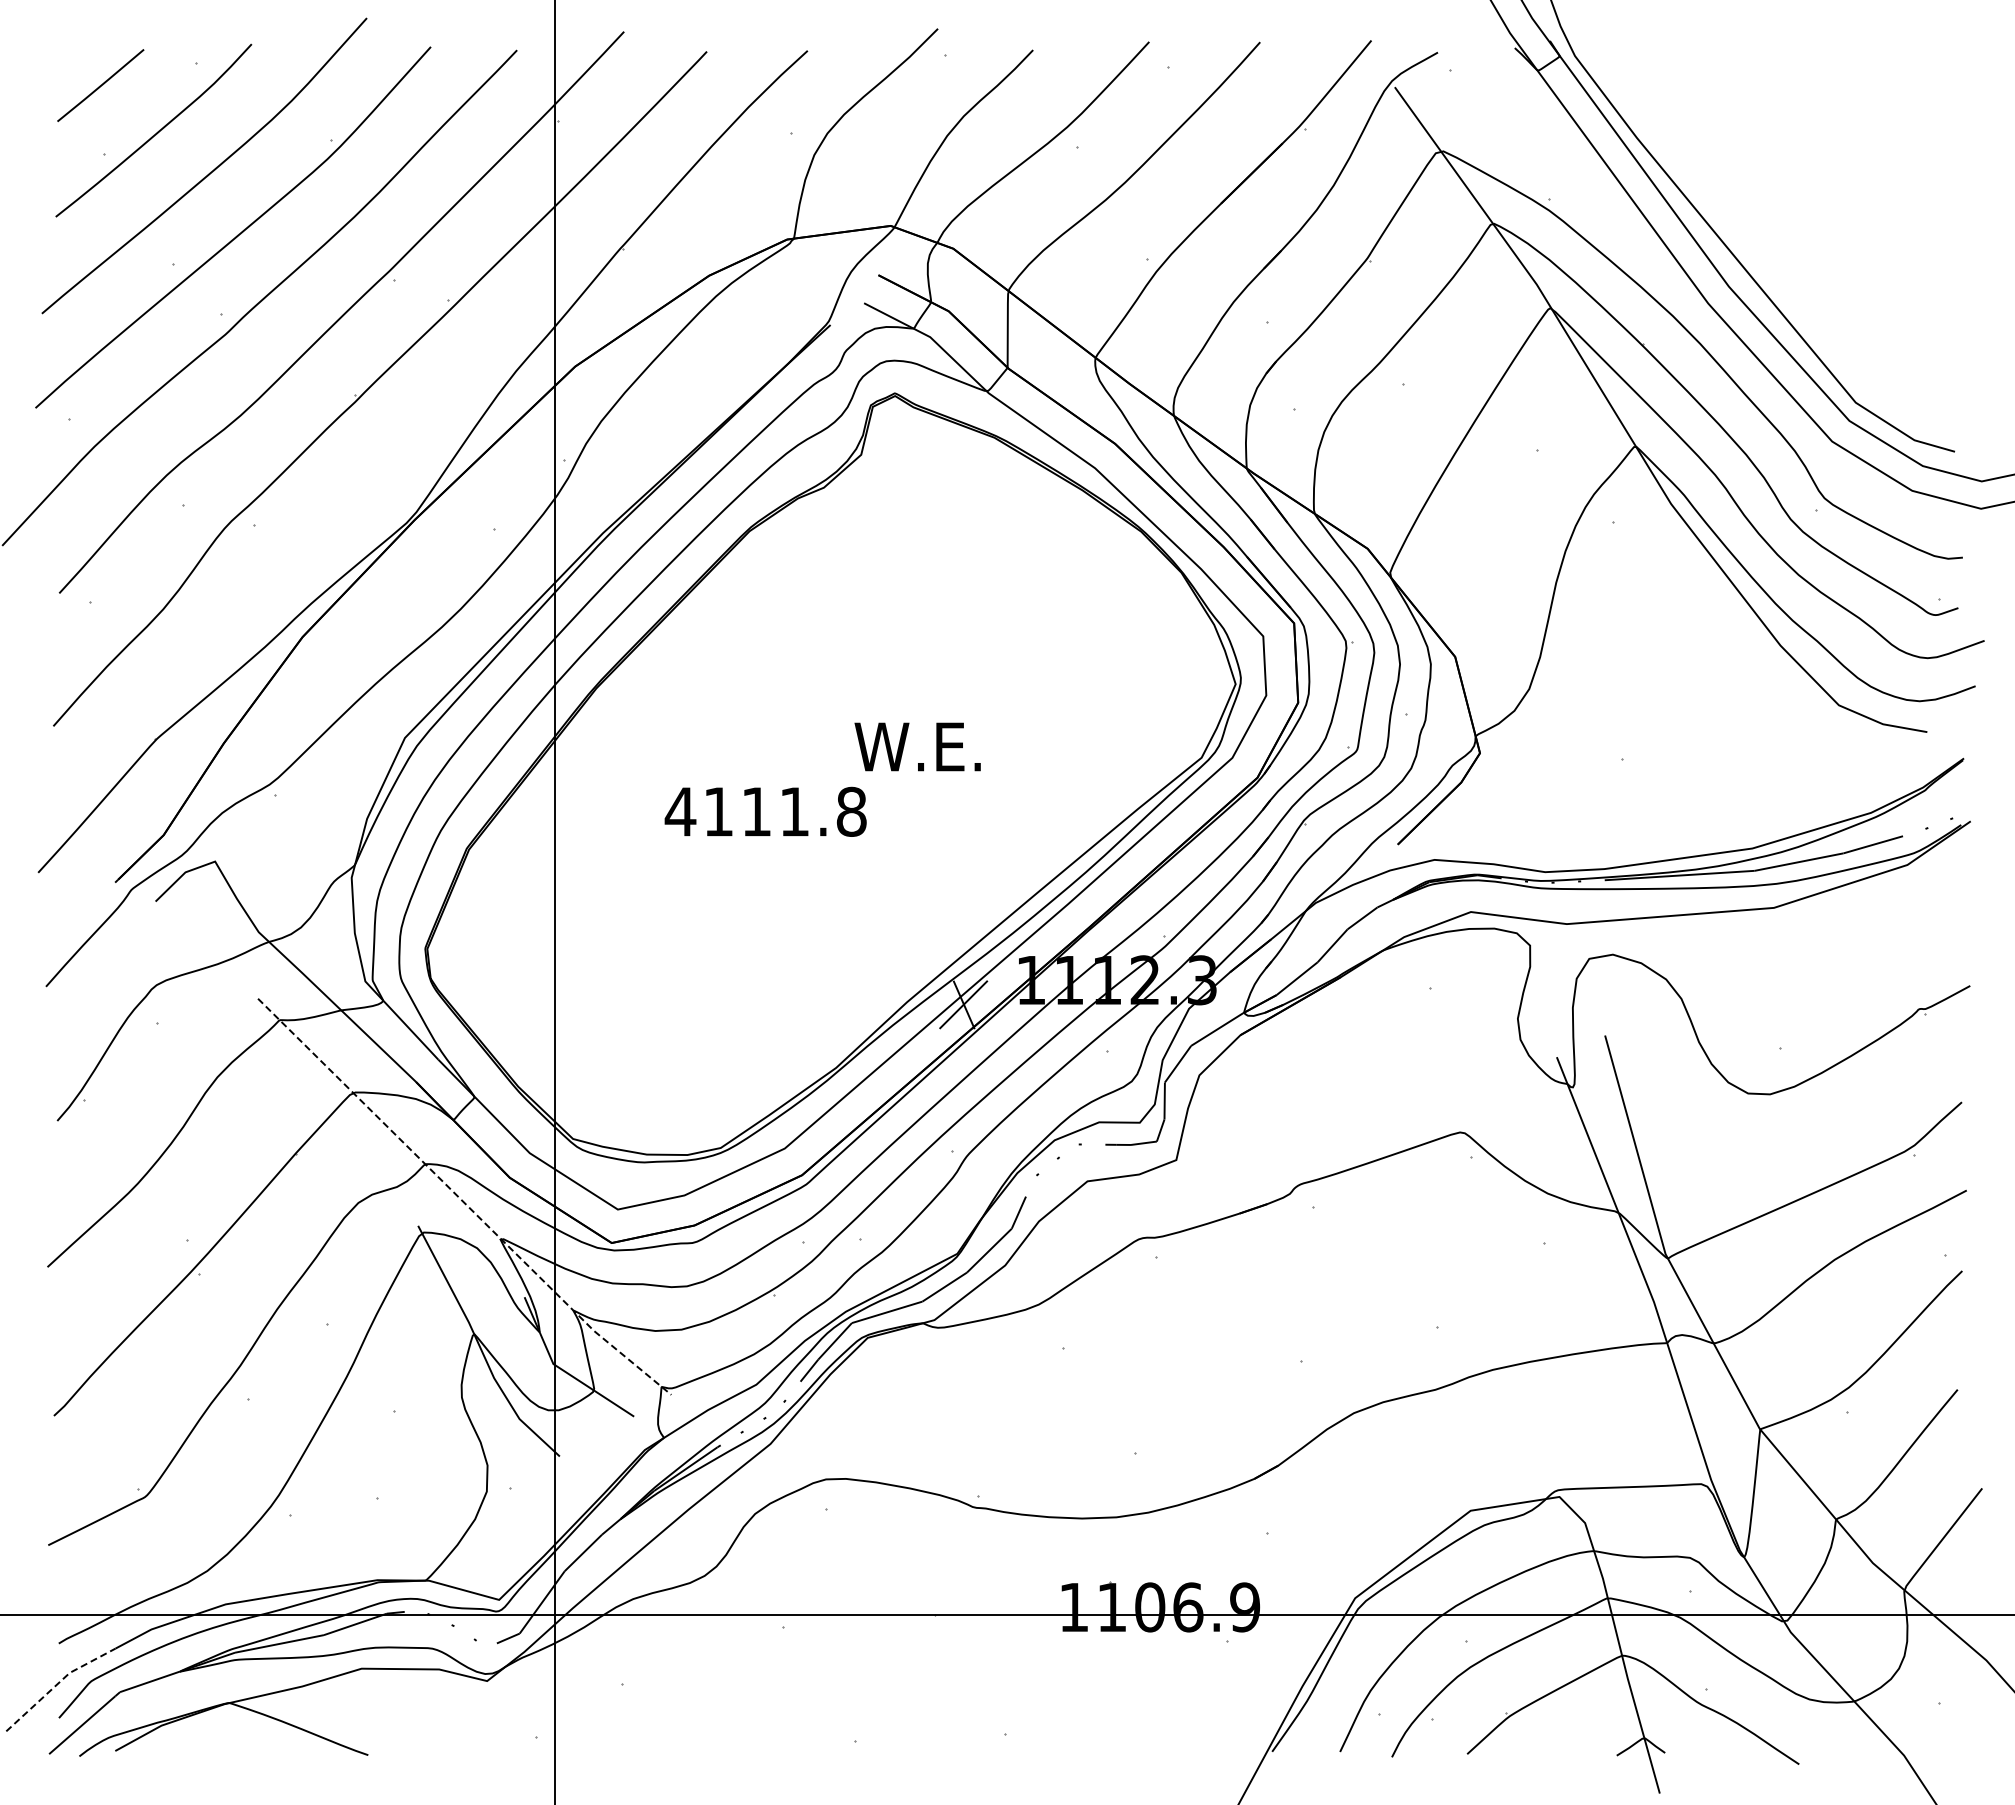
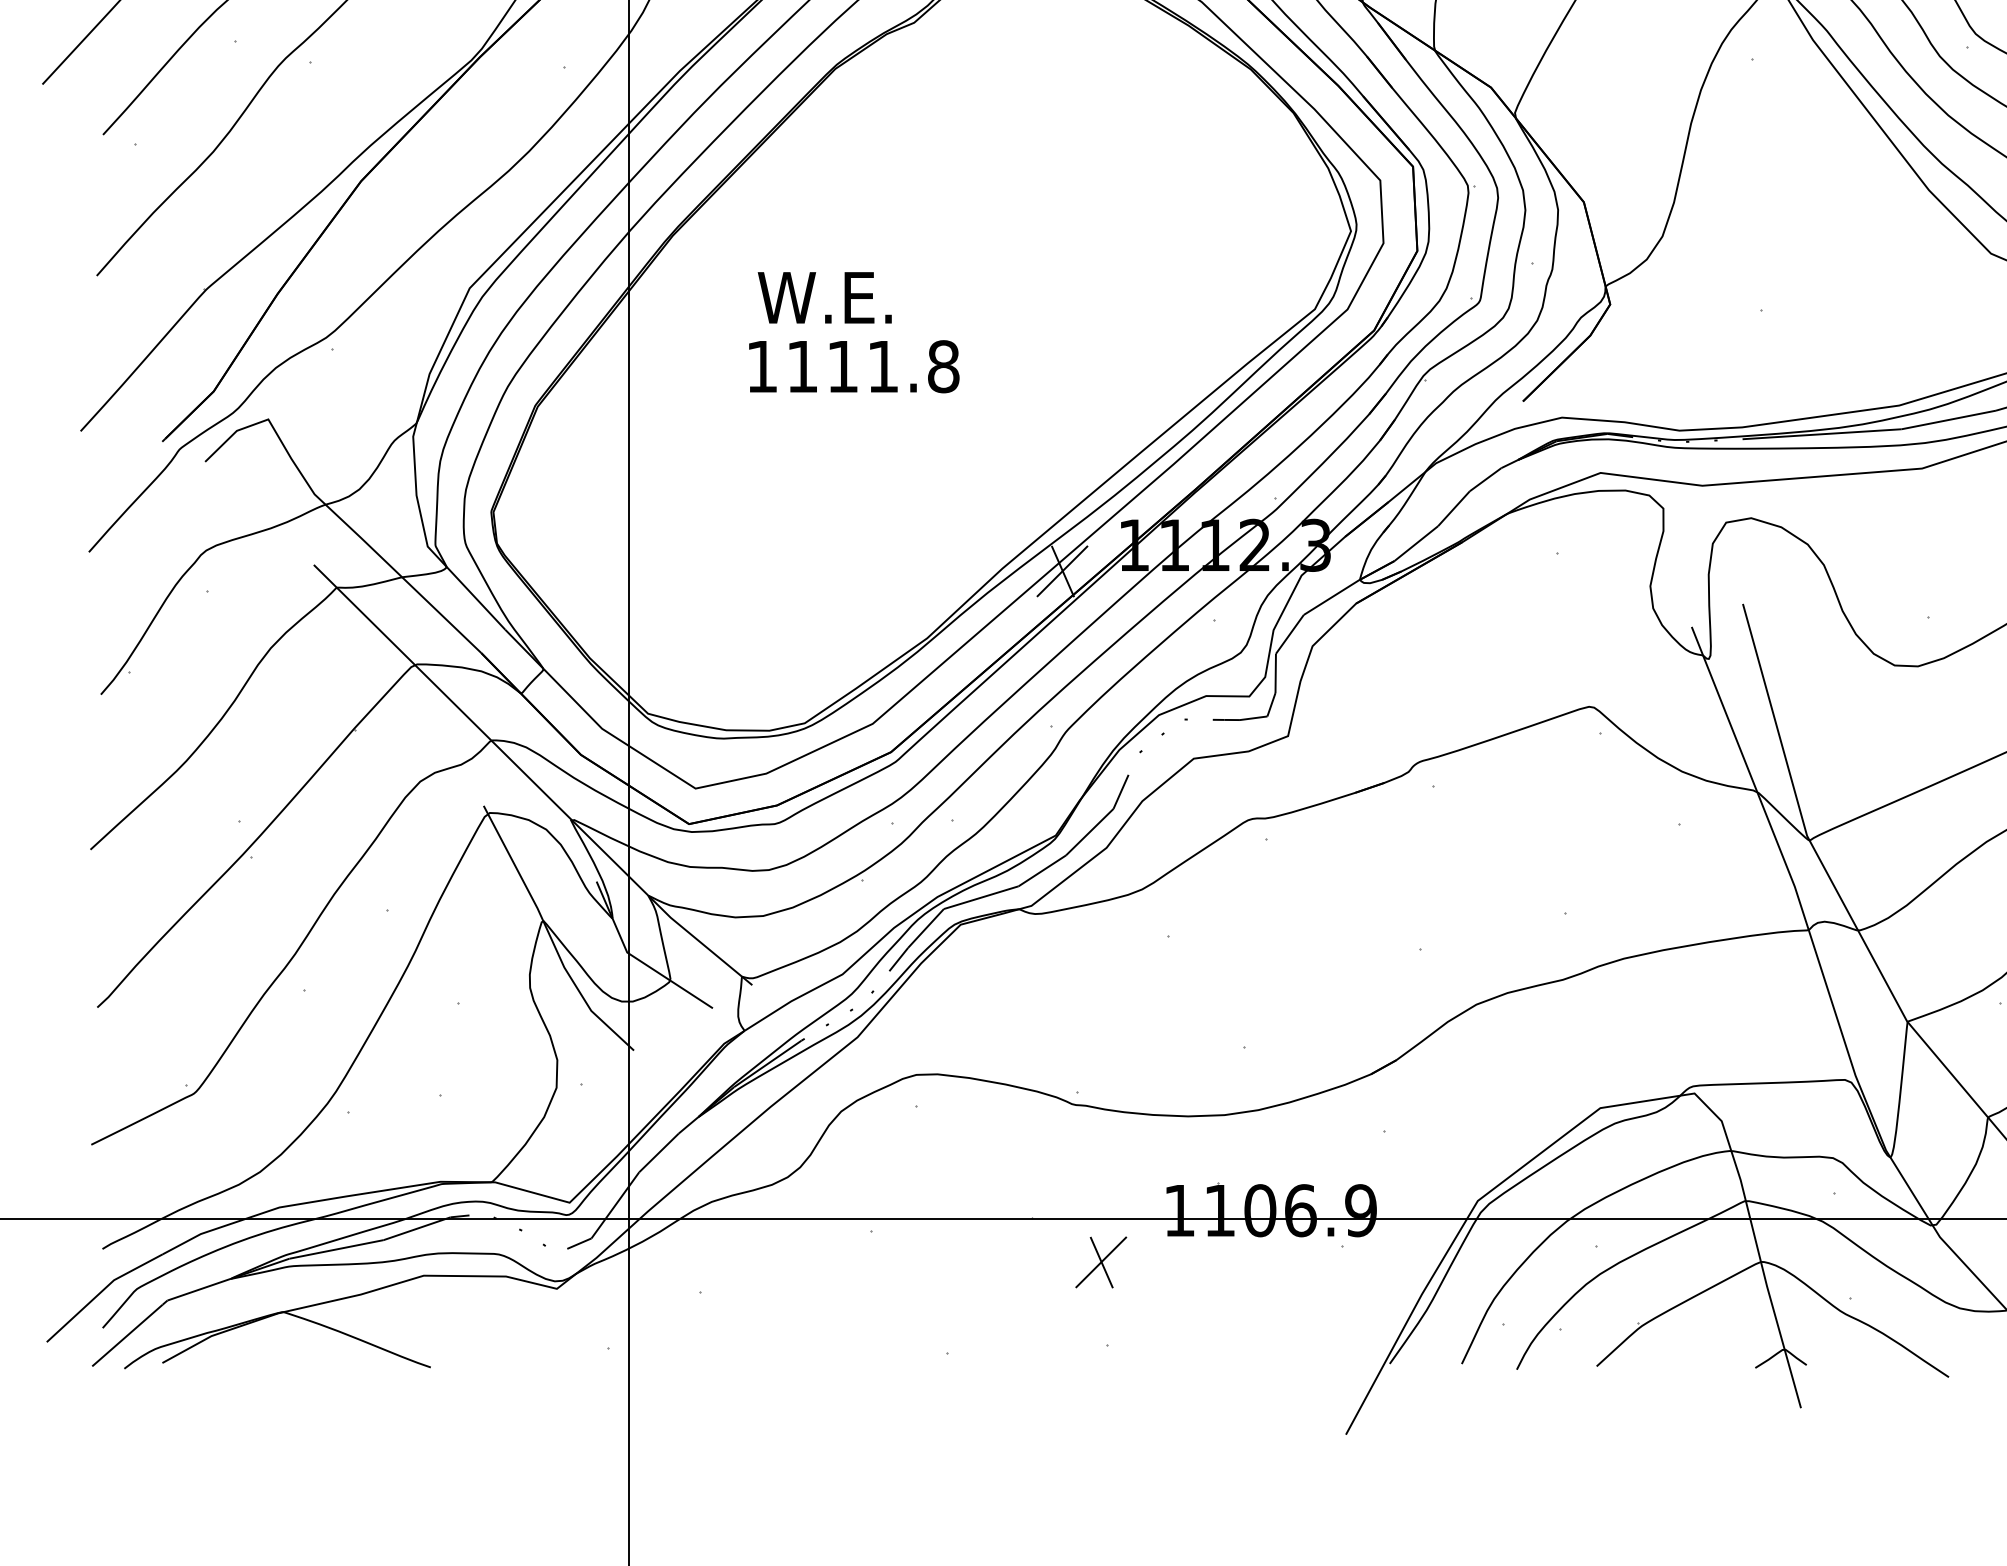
text: (917, 746) -> (824, 297), moved
text: (680, 811) -> (762, 366), 4111.8 -> 1111.8
line: (462, 1201) -> (530, 780), dashed -> solid
part: (999, 1655) -> (1100, 1261), added
line: (57, 1684) -> (101, 1292), dashed -> solid

